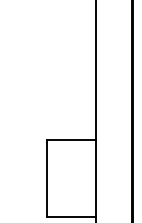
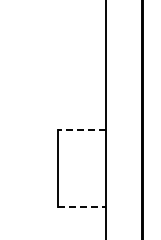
line: (70, 140) -> (81, 130), solid -> dashed
line: (71, 217) -> (82, 207), solid -> dashed

